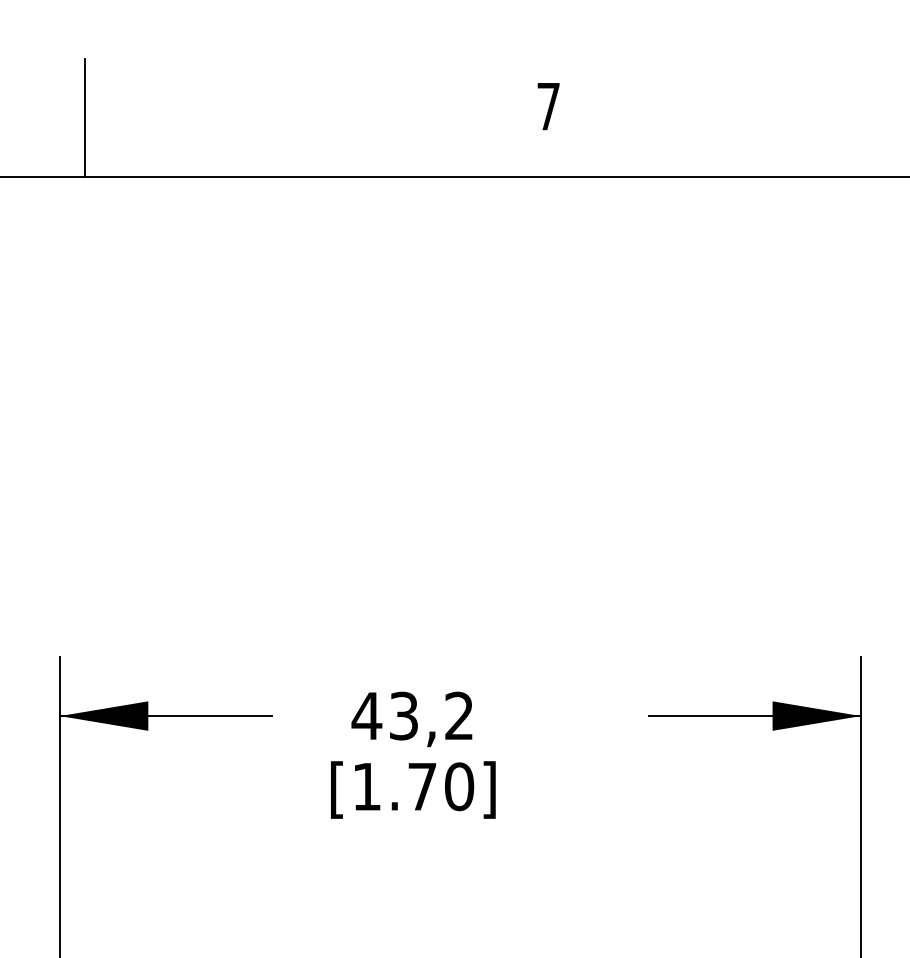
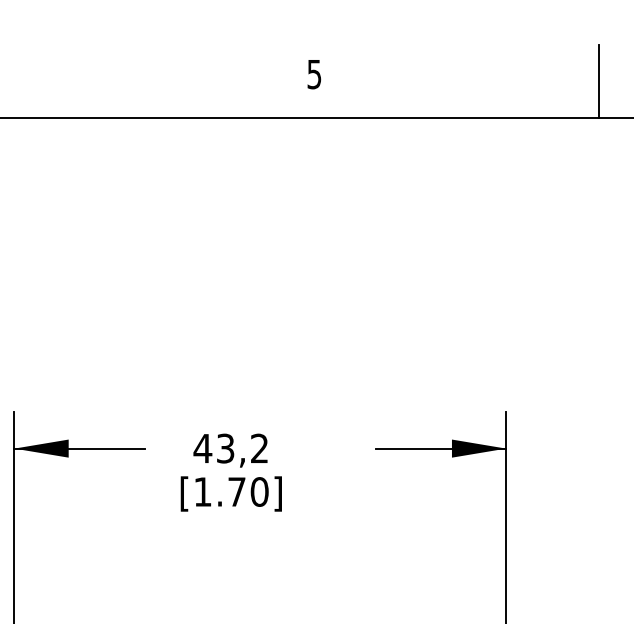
text: (548, 106) -> (314, 74), 7 -> 5
line: (84, 118) -> (29, 81), removed

